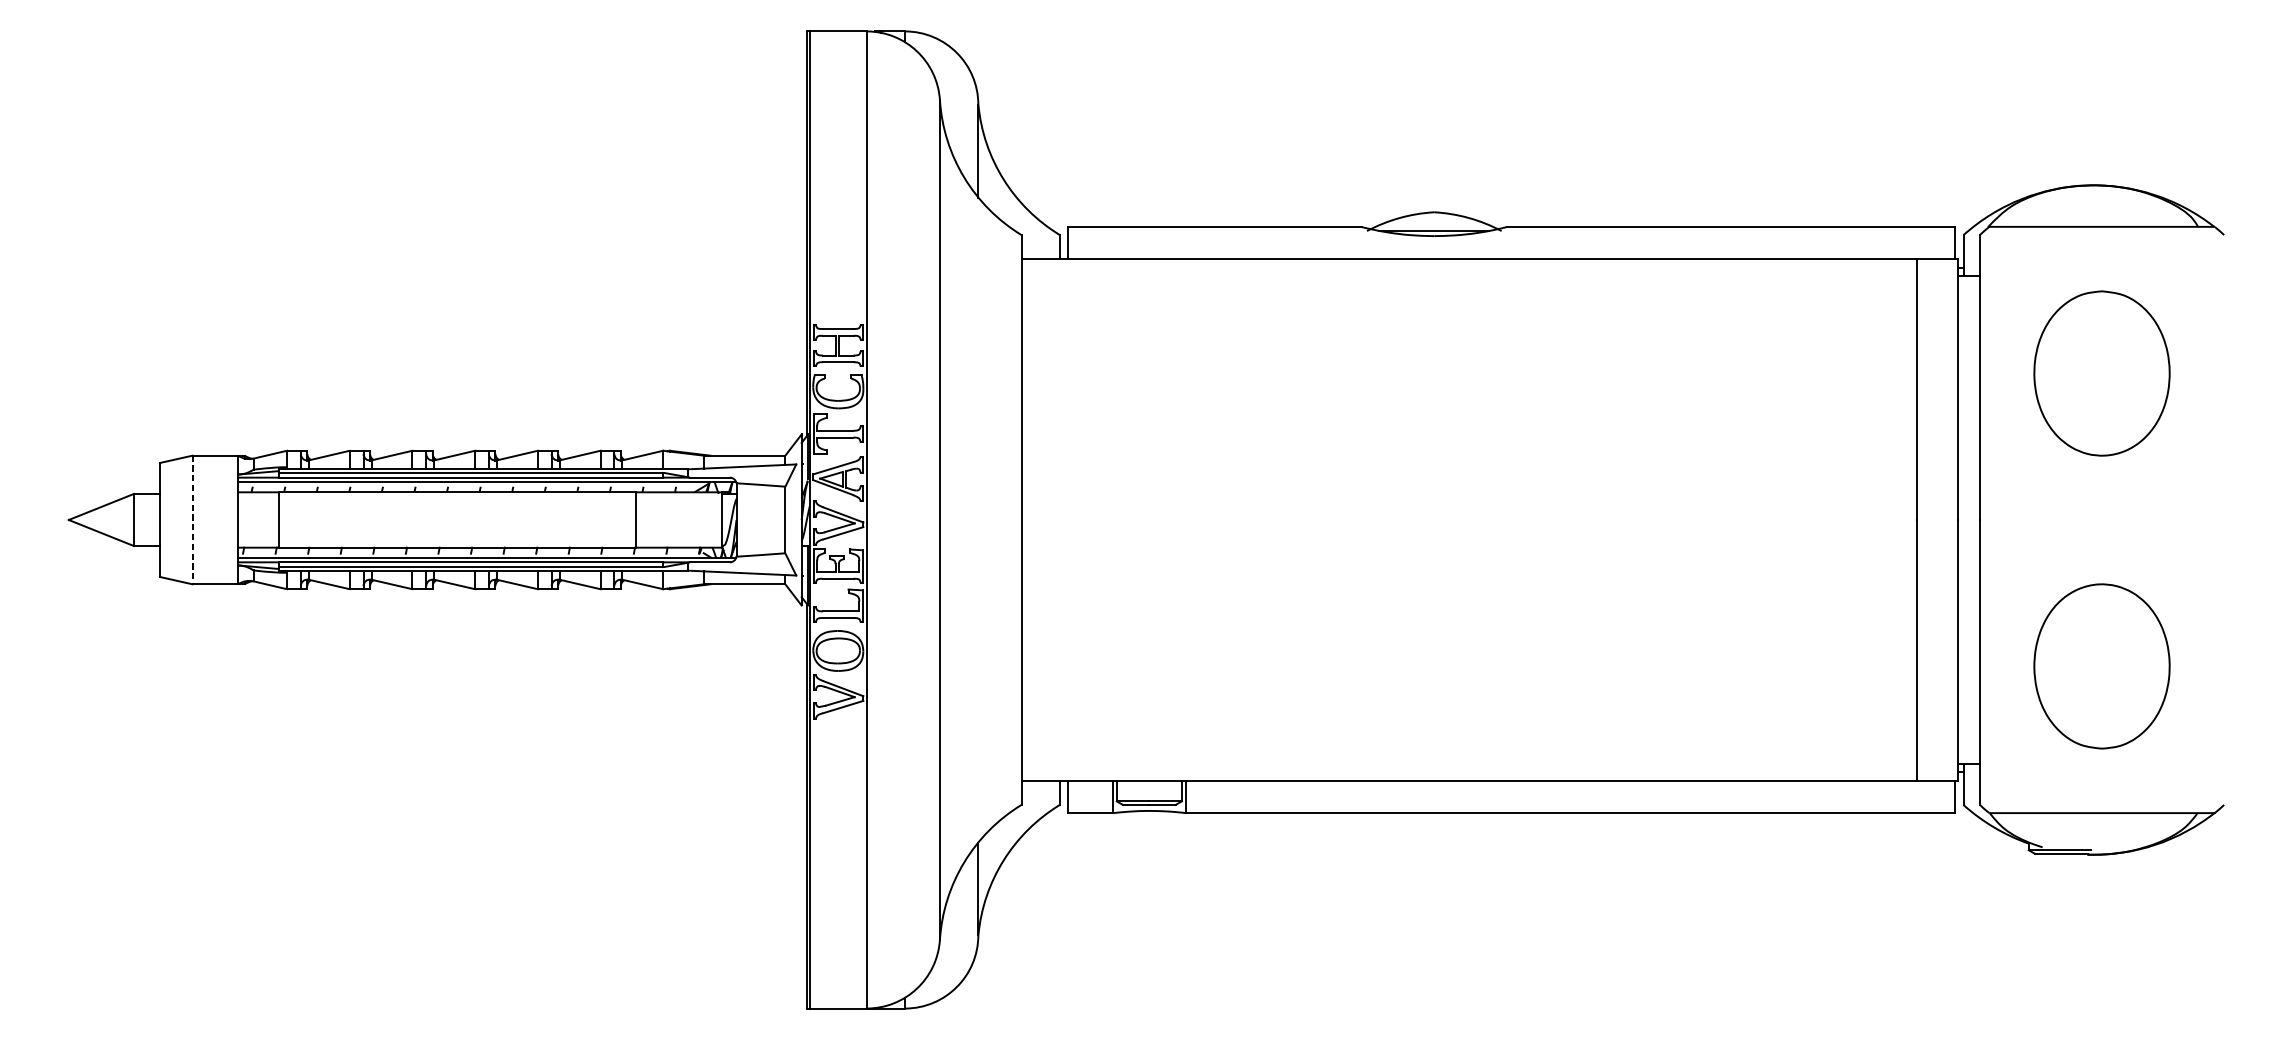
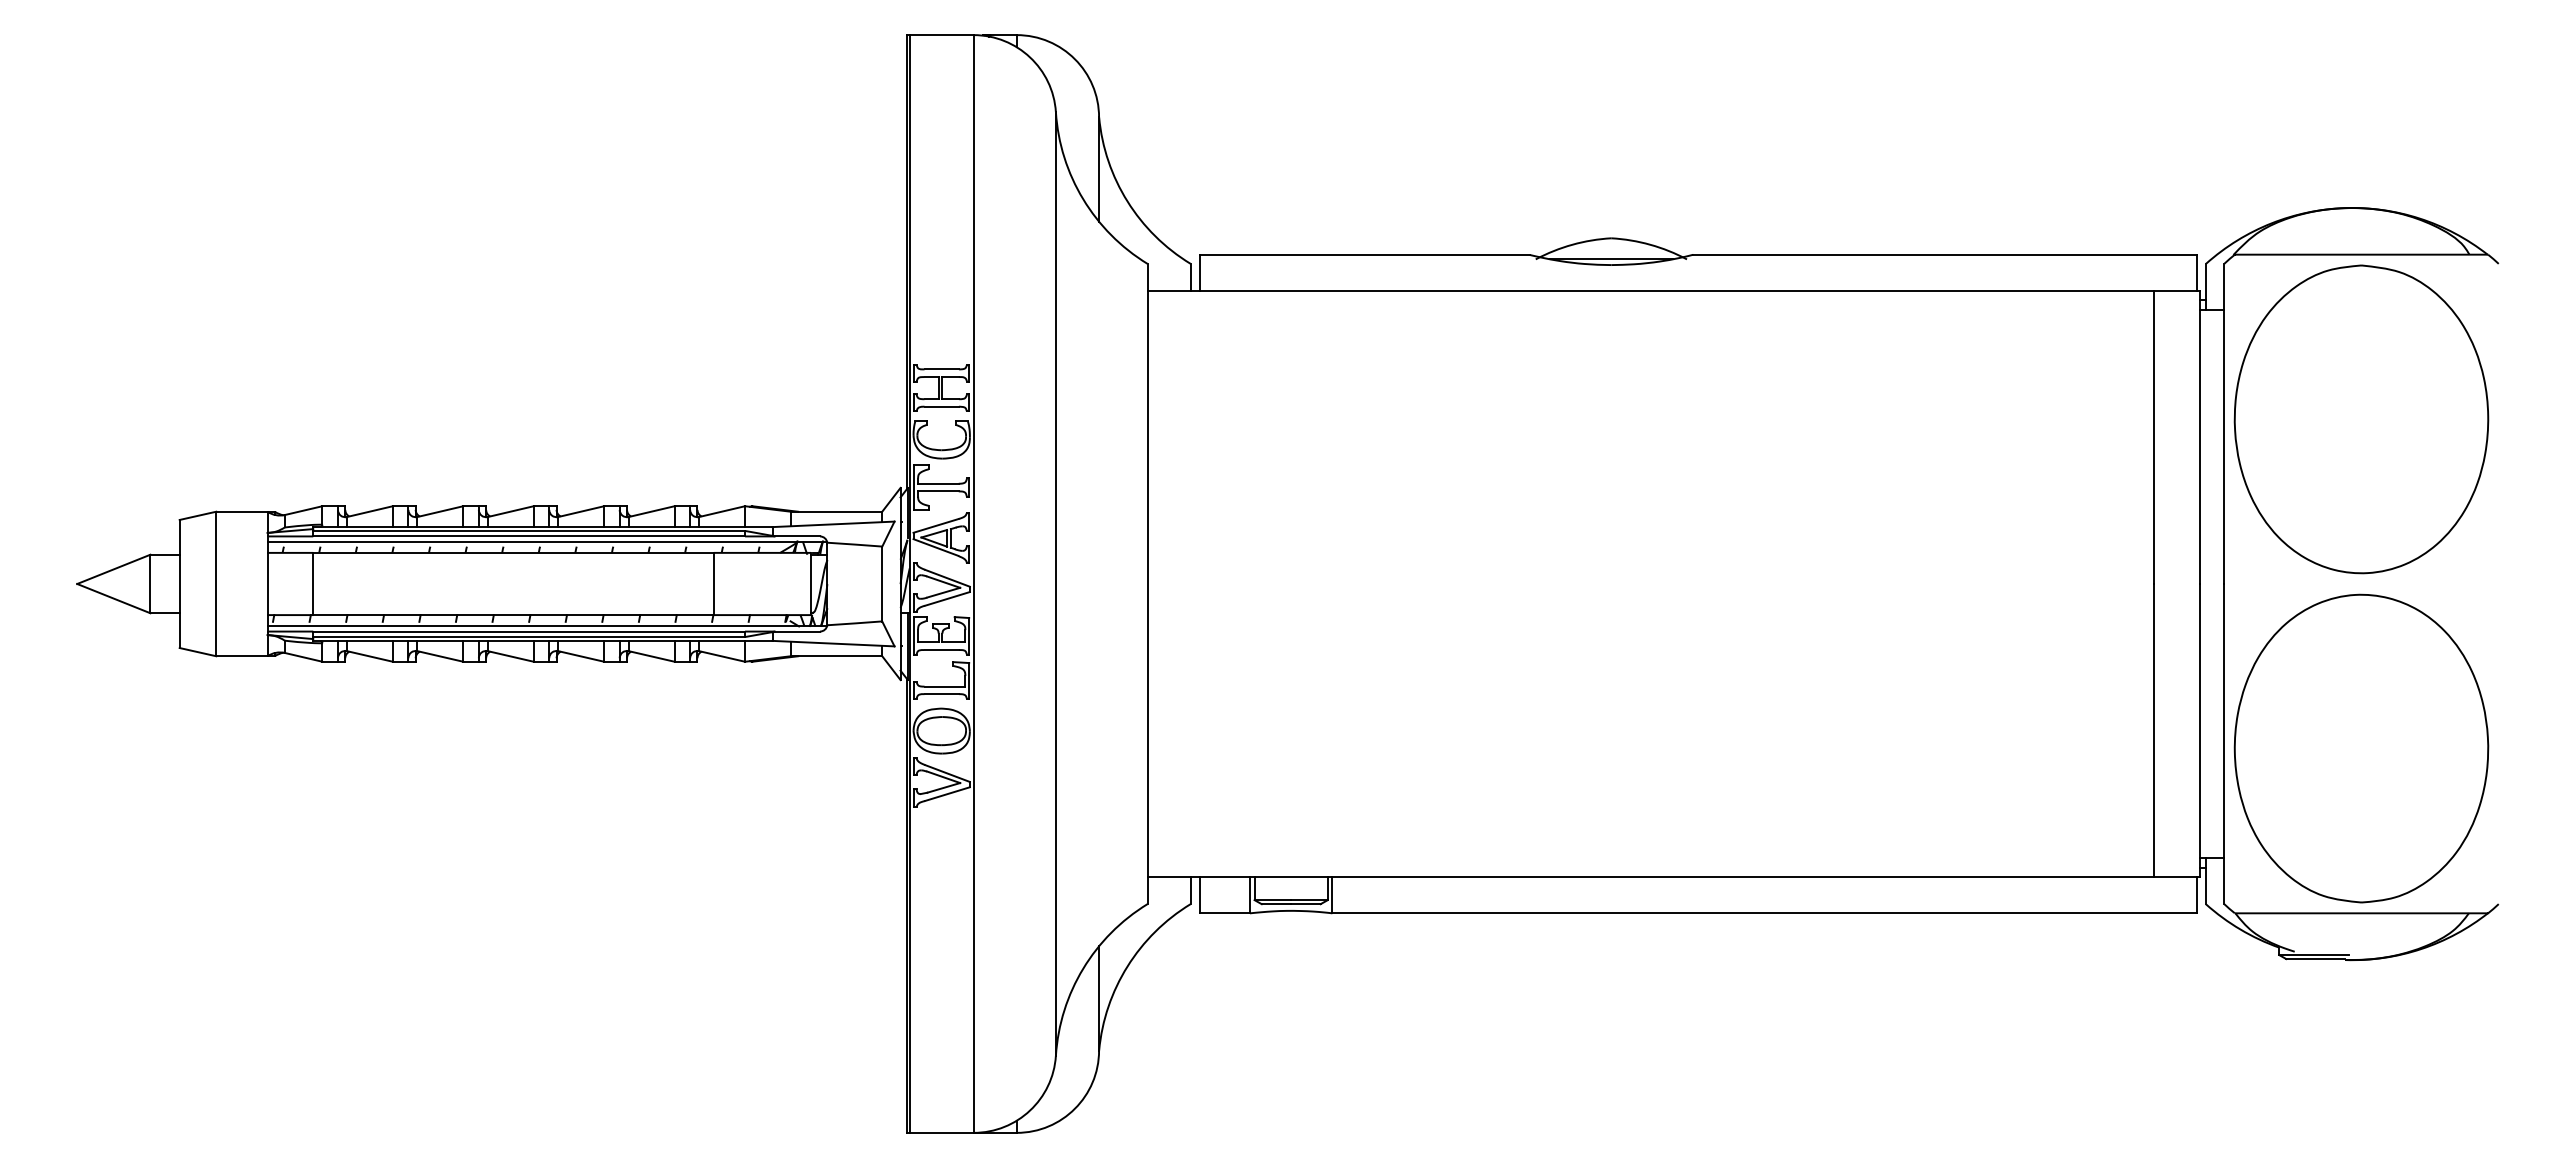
part: (2102, 373) -> (2361, 419), size x1.67
line: (192, 520) -> (216, 584), dashed -> solid
part: (2102, 666) -> (2361, 748), size x1.67

